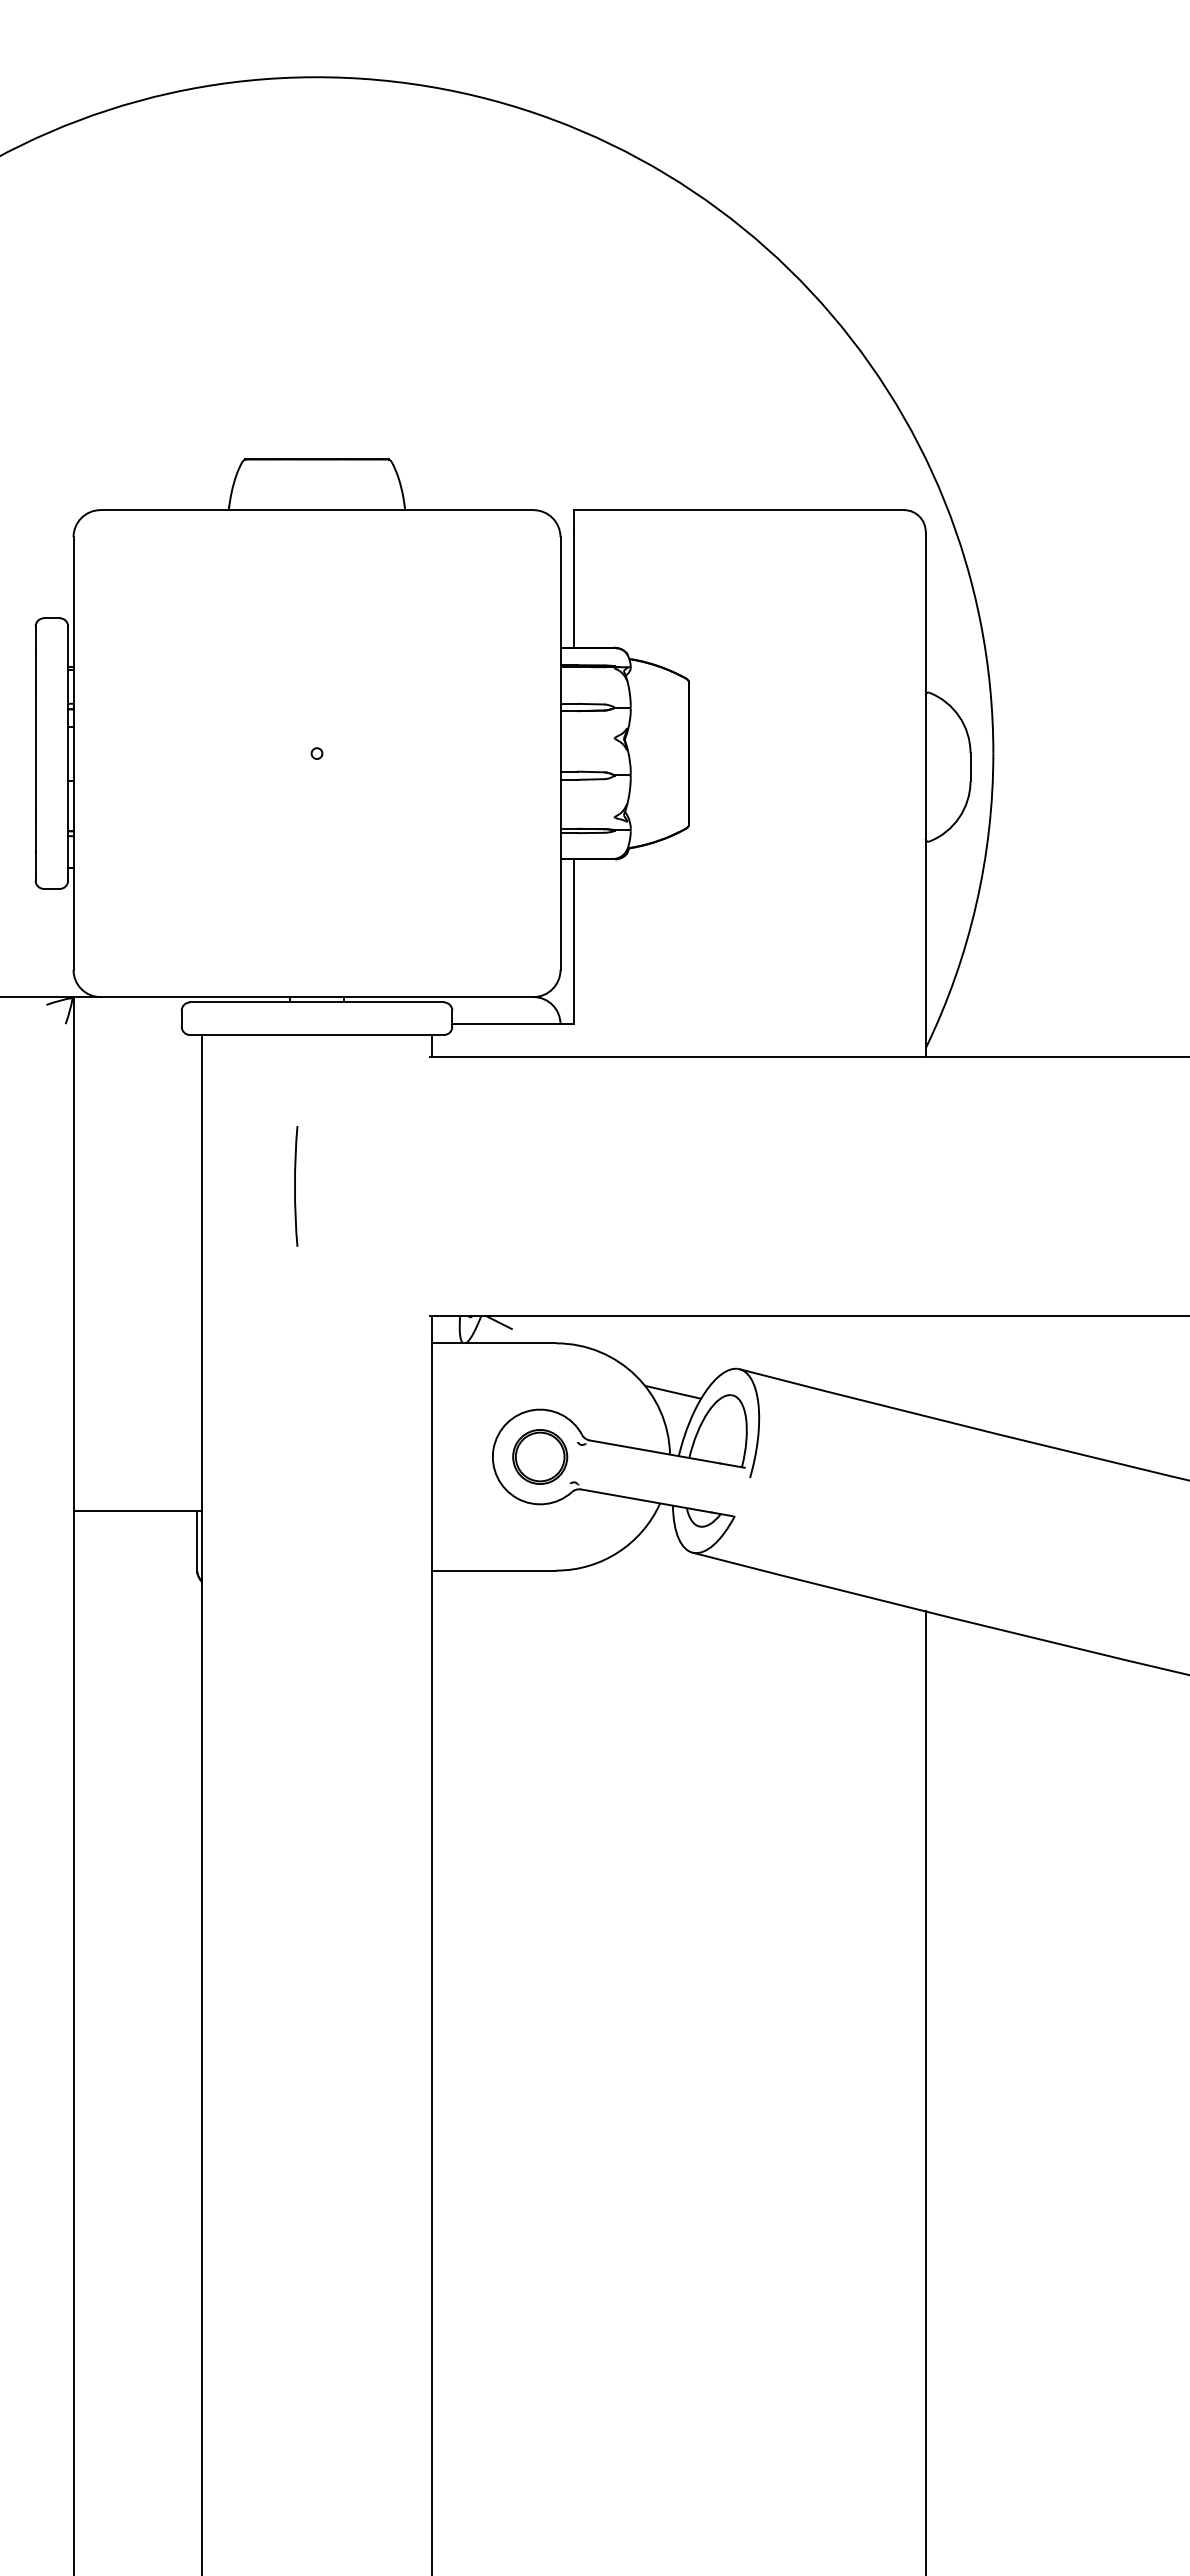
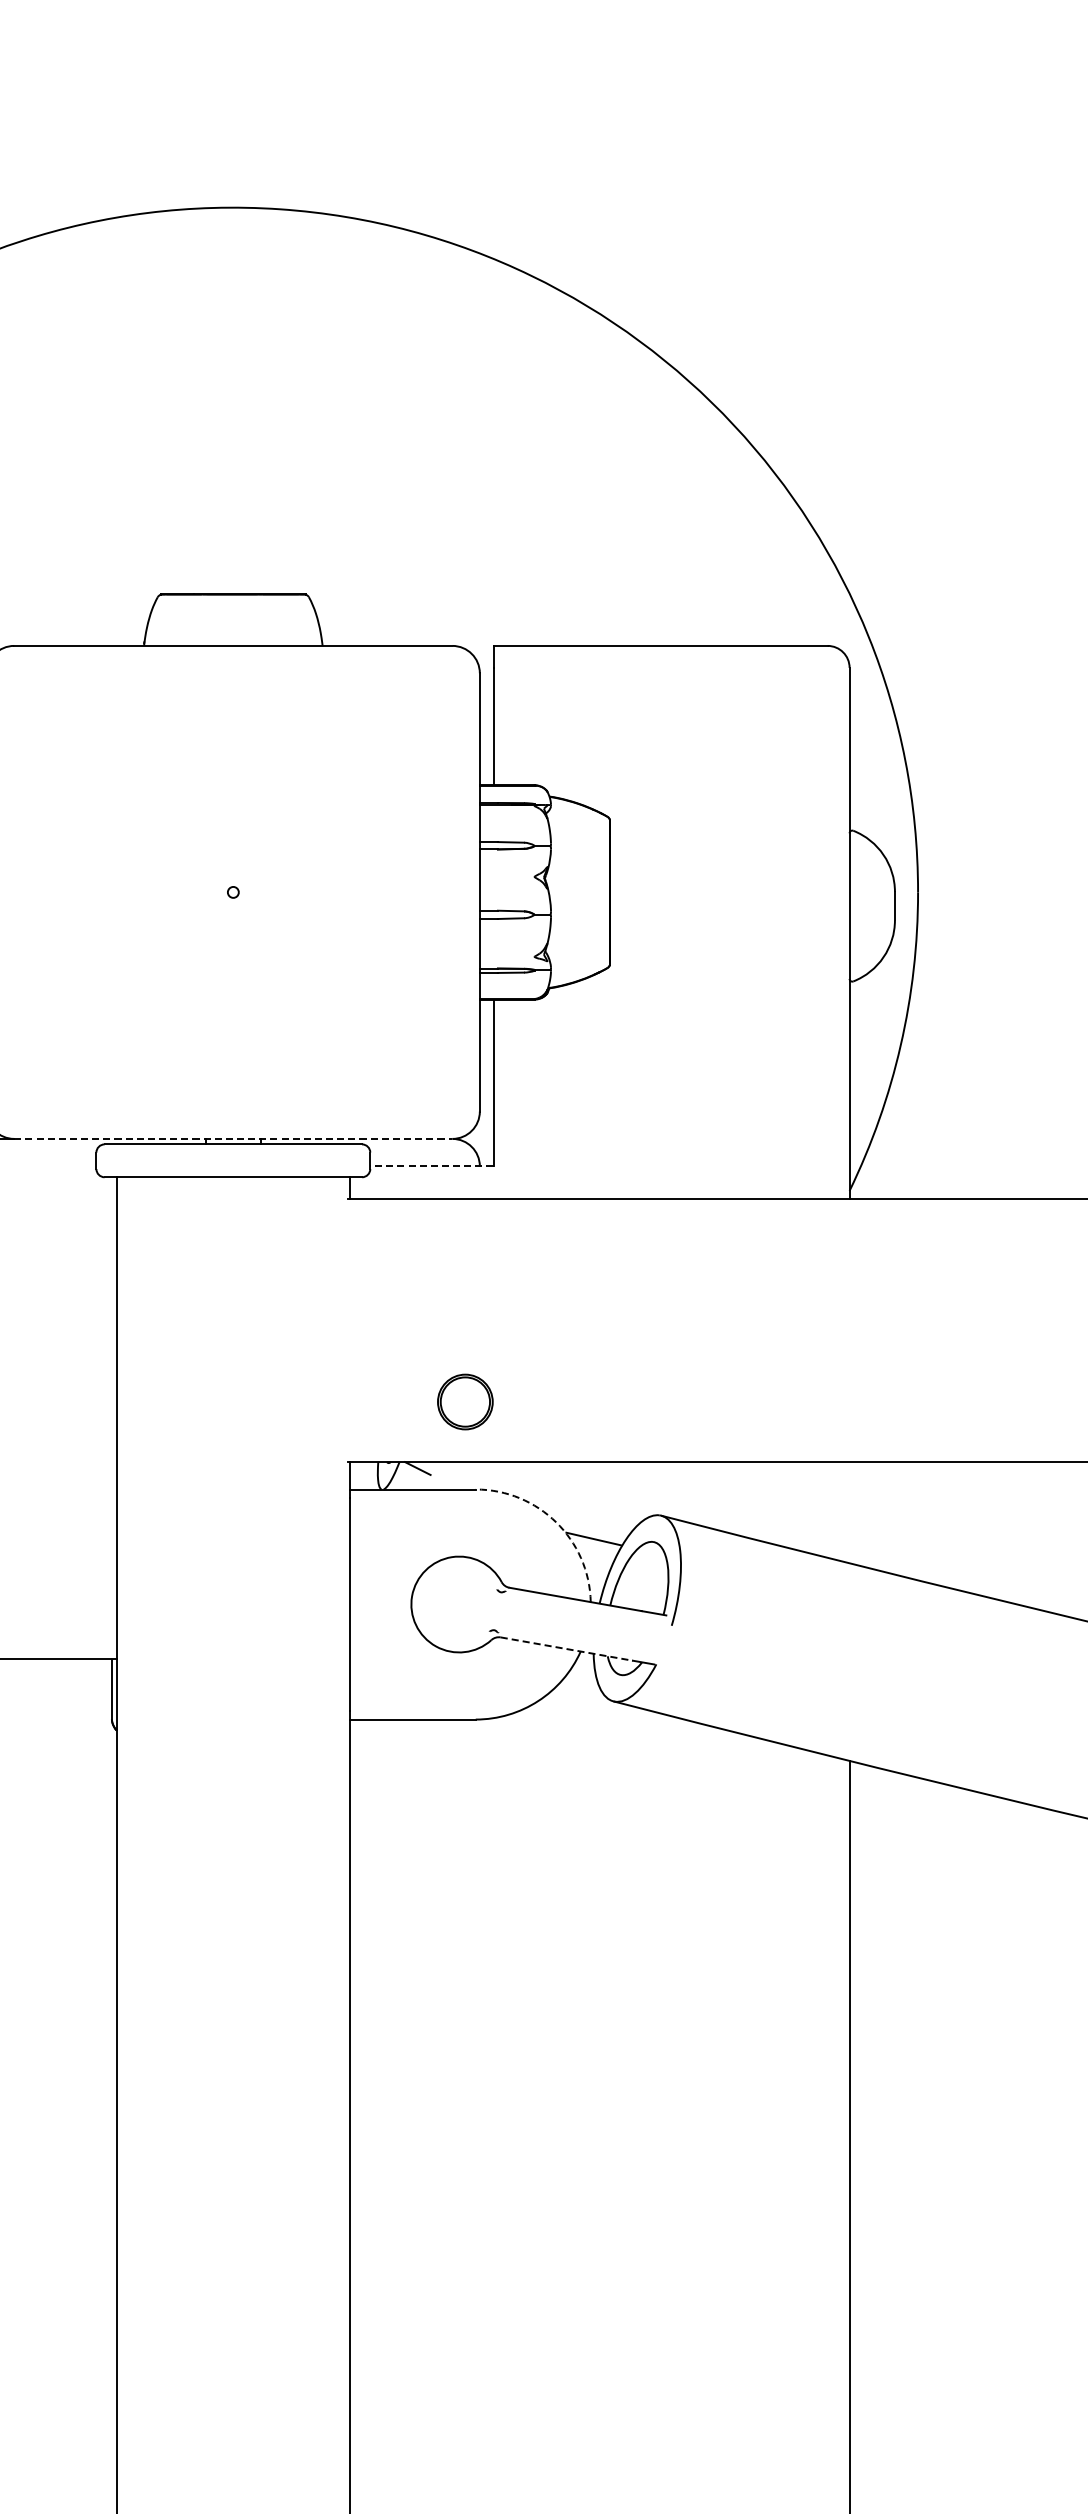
line: (317, 997) -> (233, 1139), solid -> dashed
line: (513, 1024) -> (432, 1166), solid -> dashed
curve: (295, 1186) -> (211, 1330), removed
arc: (635, 1375) -> (555, 1522), solid -> dashed
part: (540, 1456) -> (465, 1401), moved
line: (646, 1501) -> (566, 1649), solid -> dashed

